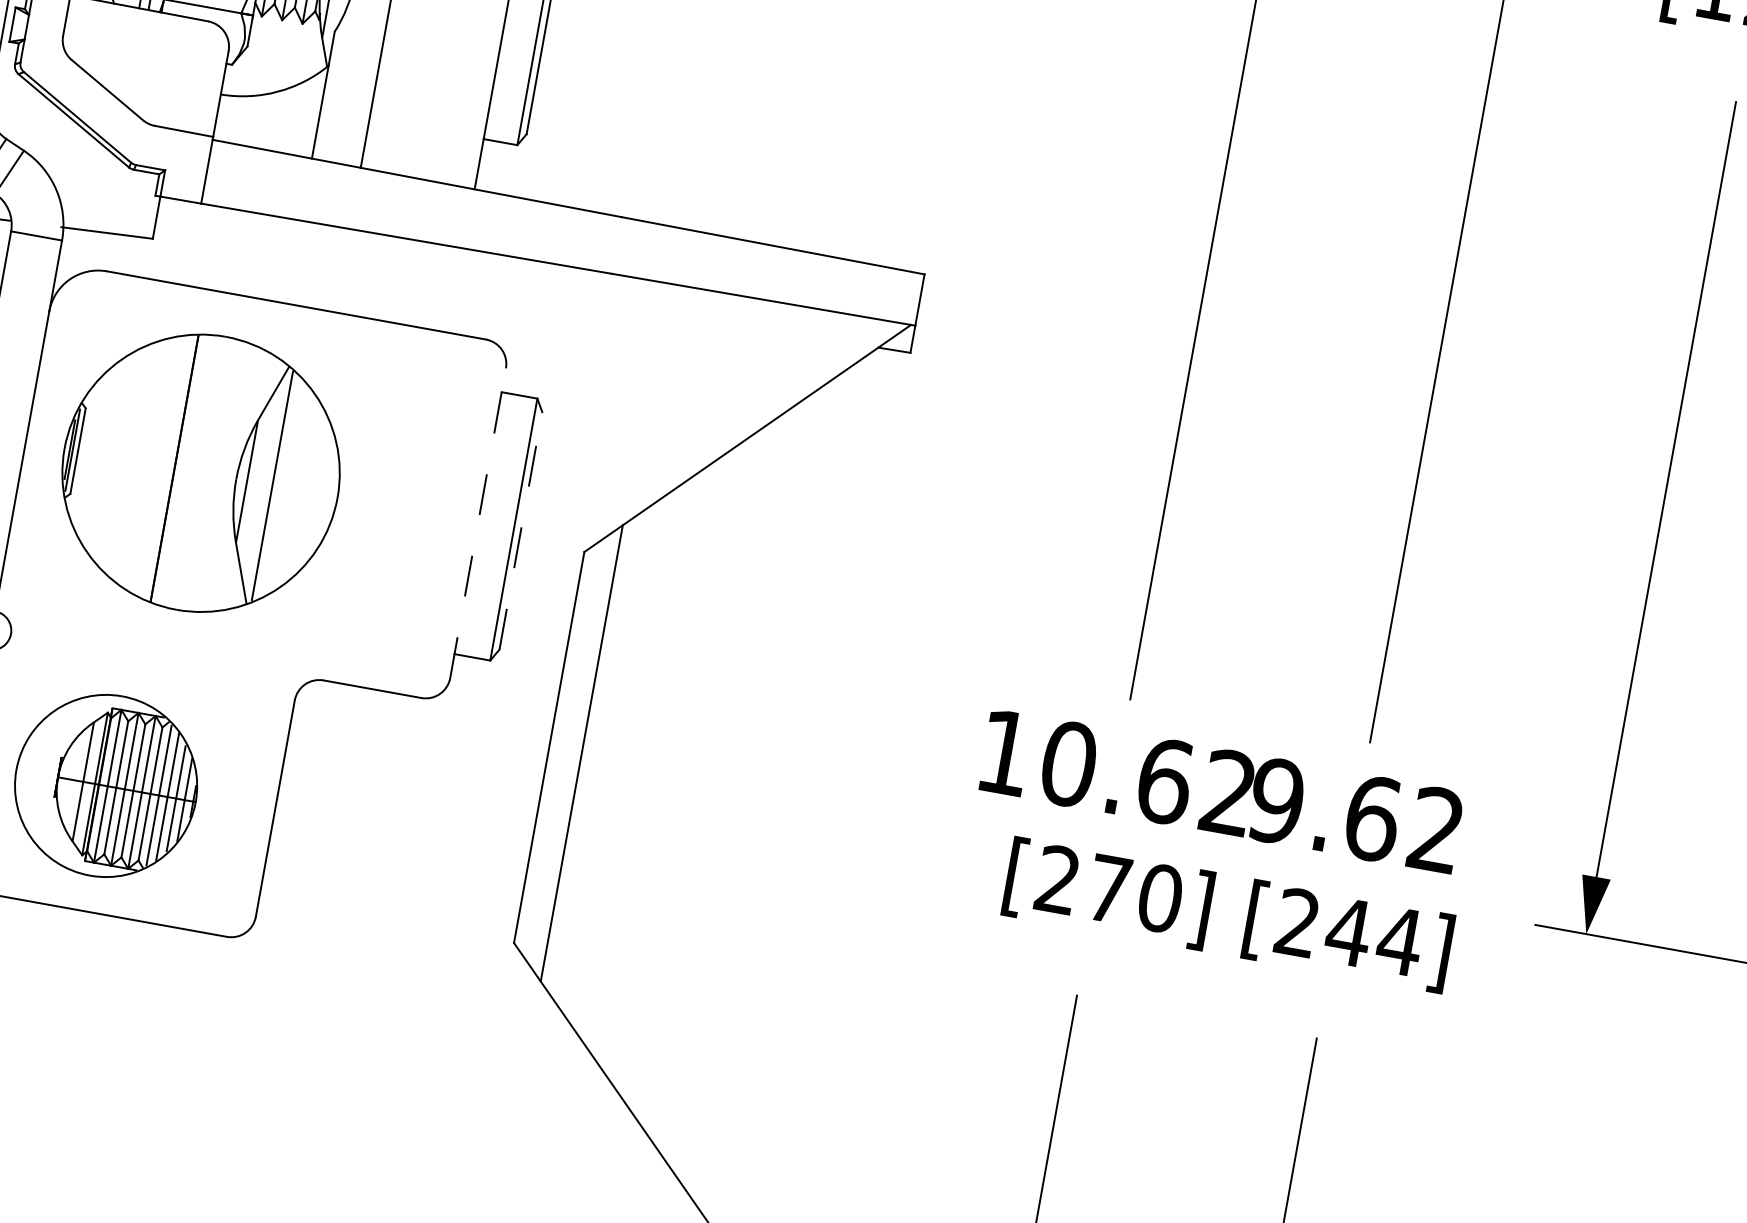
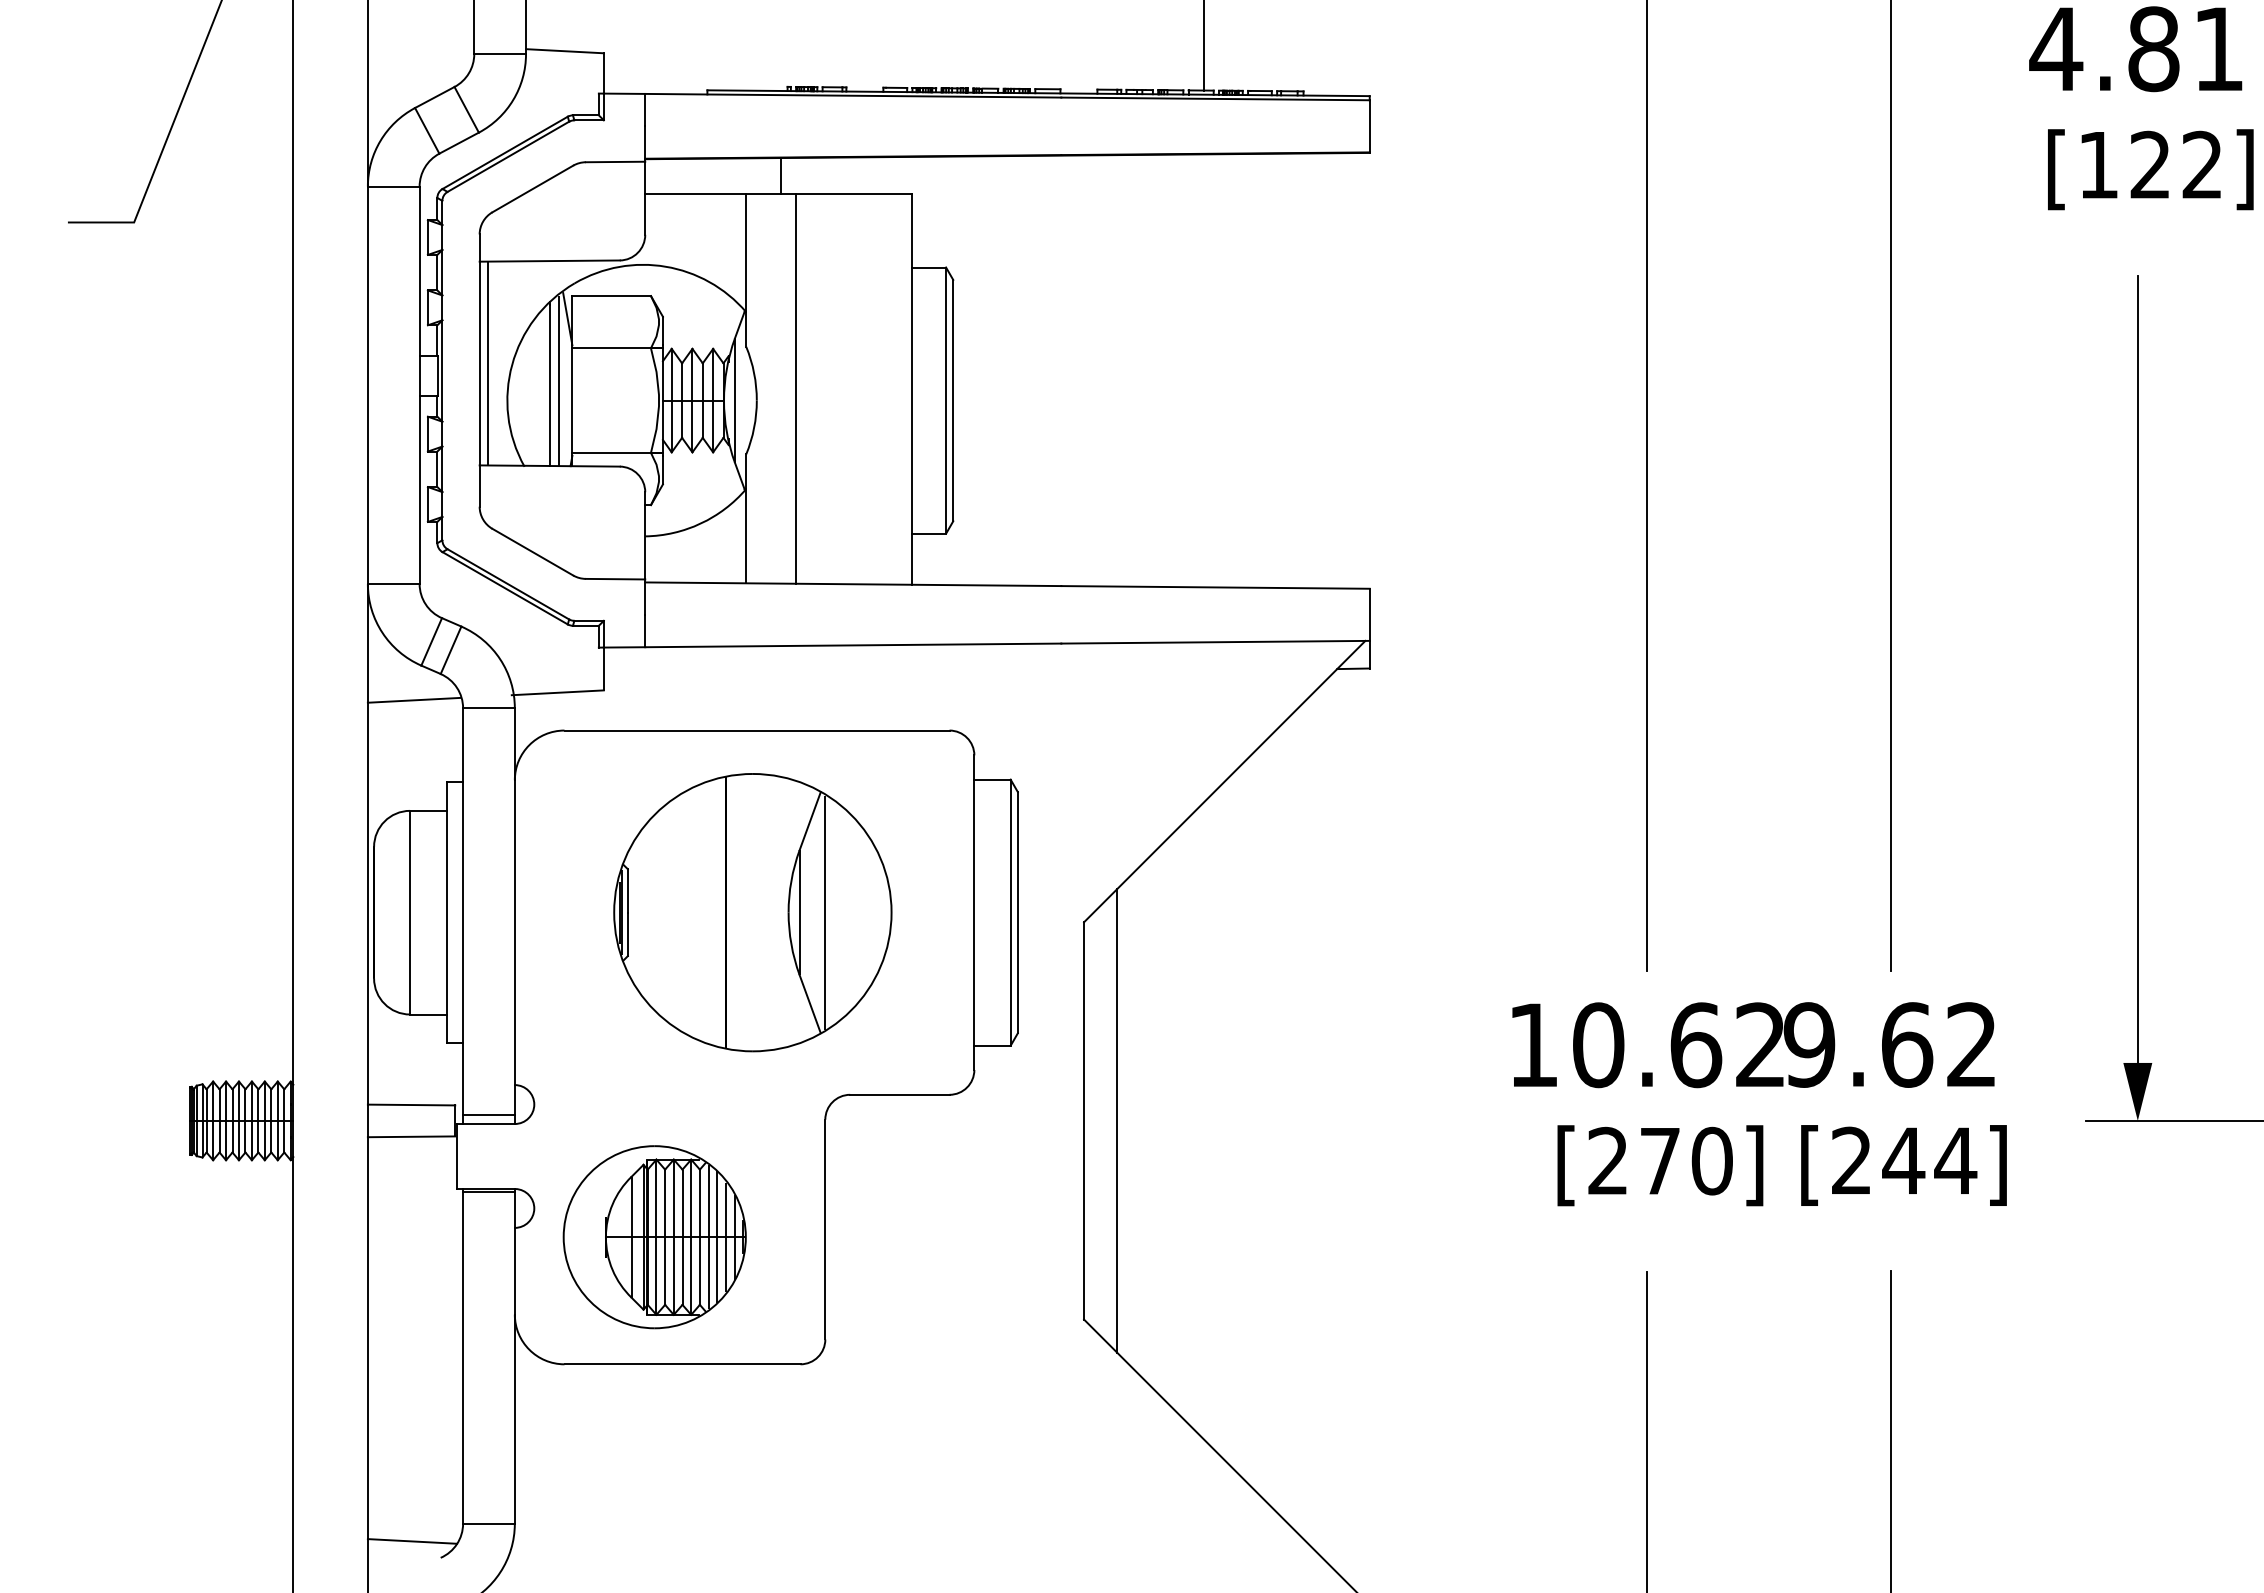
part: (200, 473) -> (752, 912), moved
line: (478, 523) -> (974, 912), dashed -> solid
line: (520, 530) -> (1017, 912), dashed -> solid

